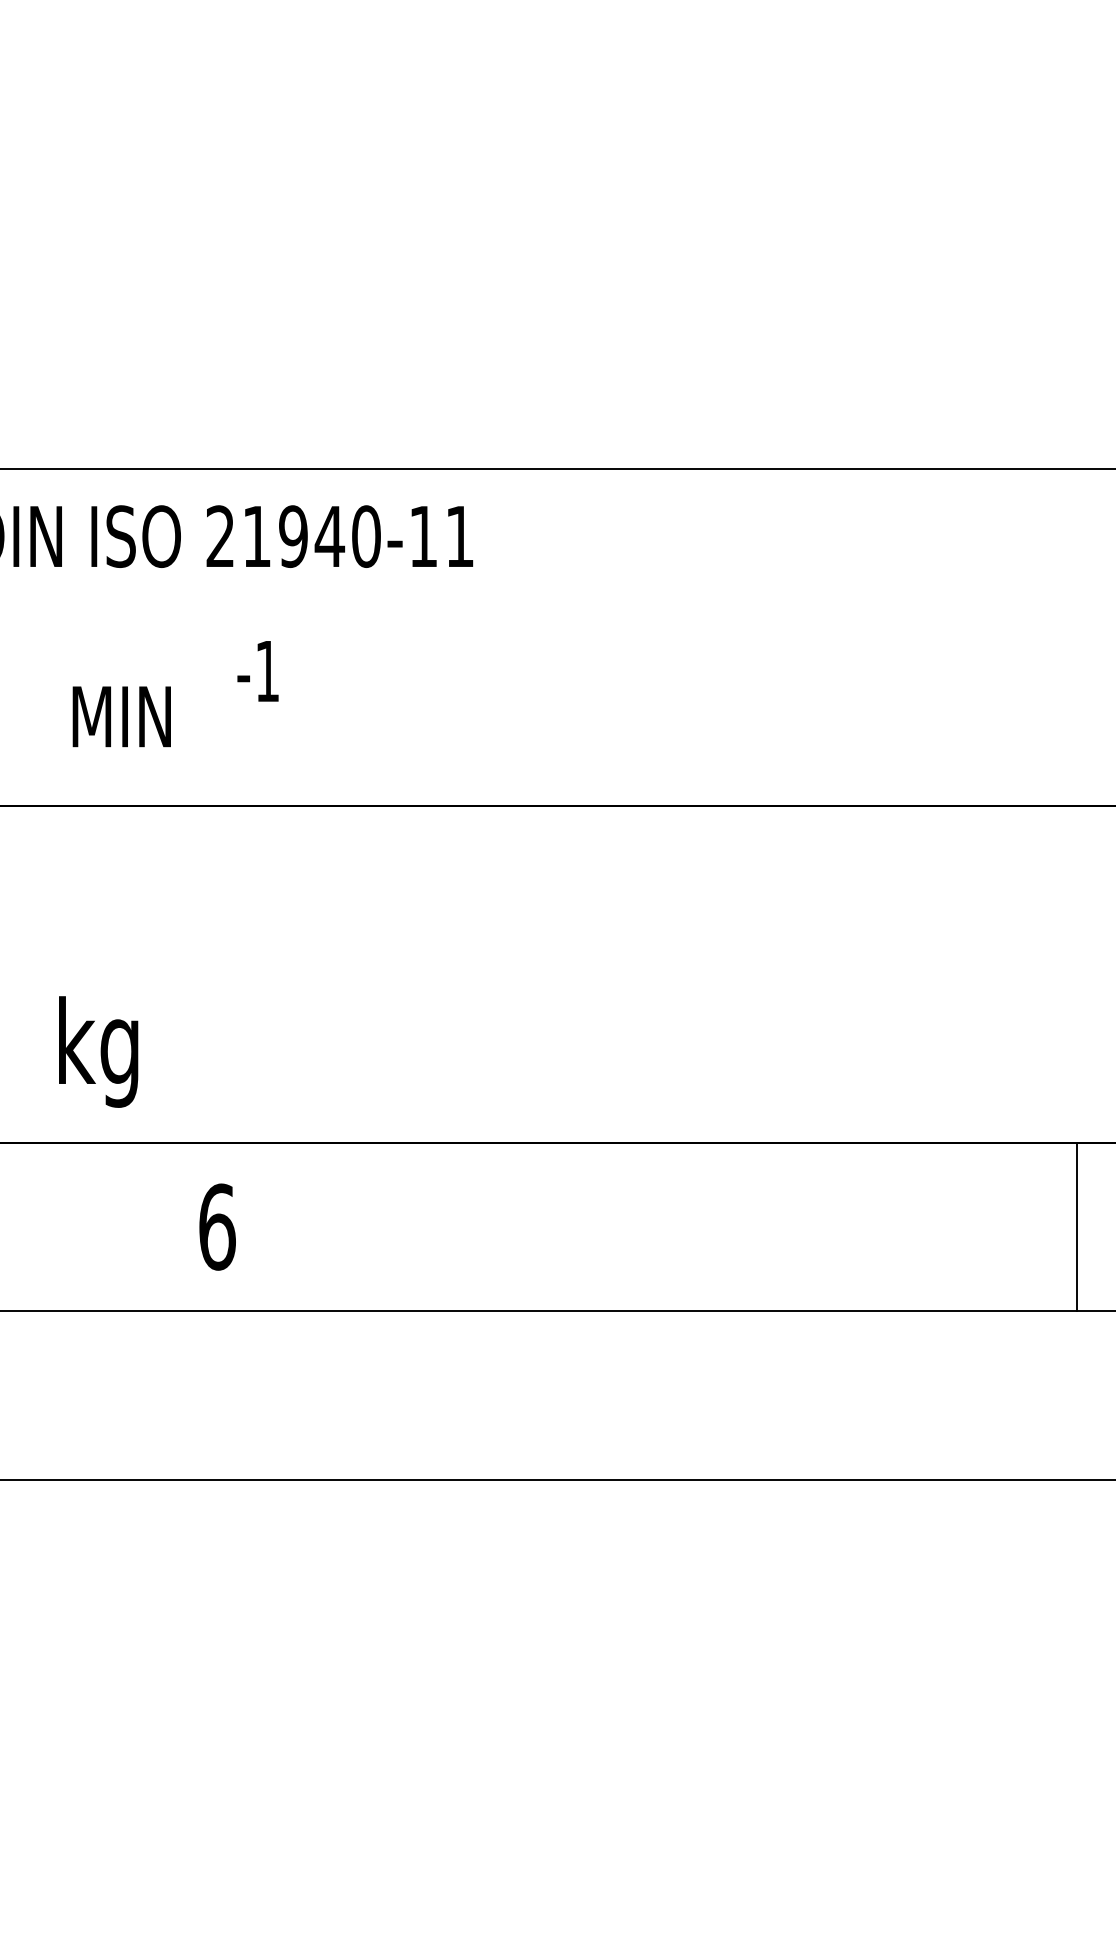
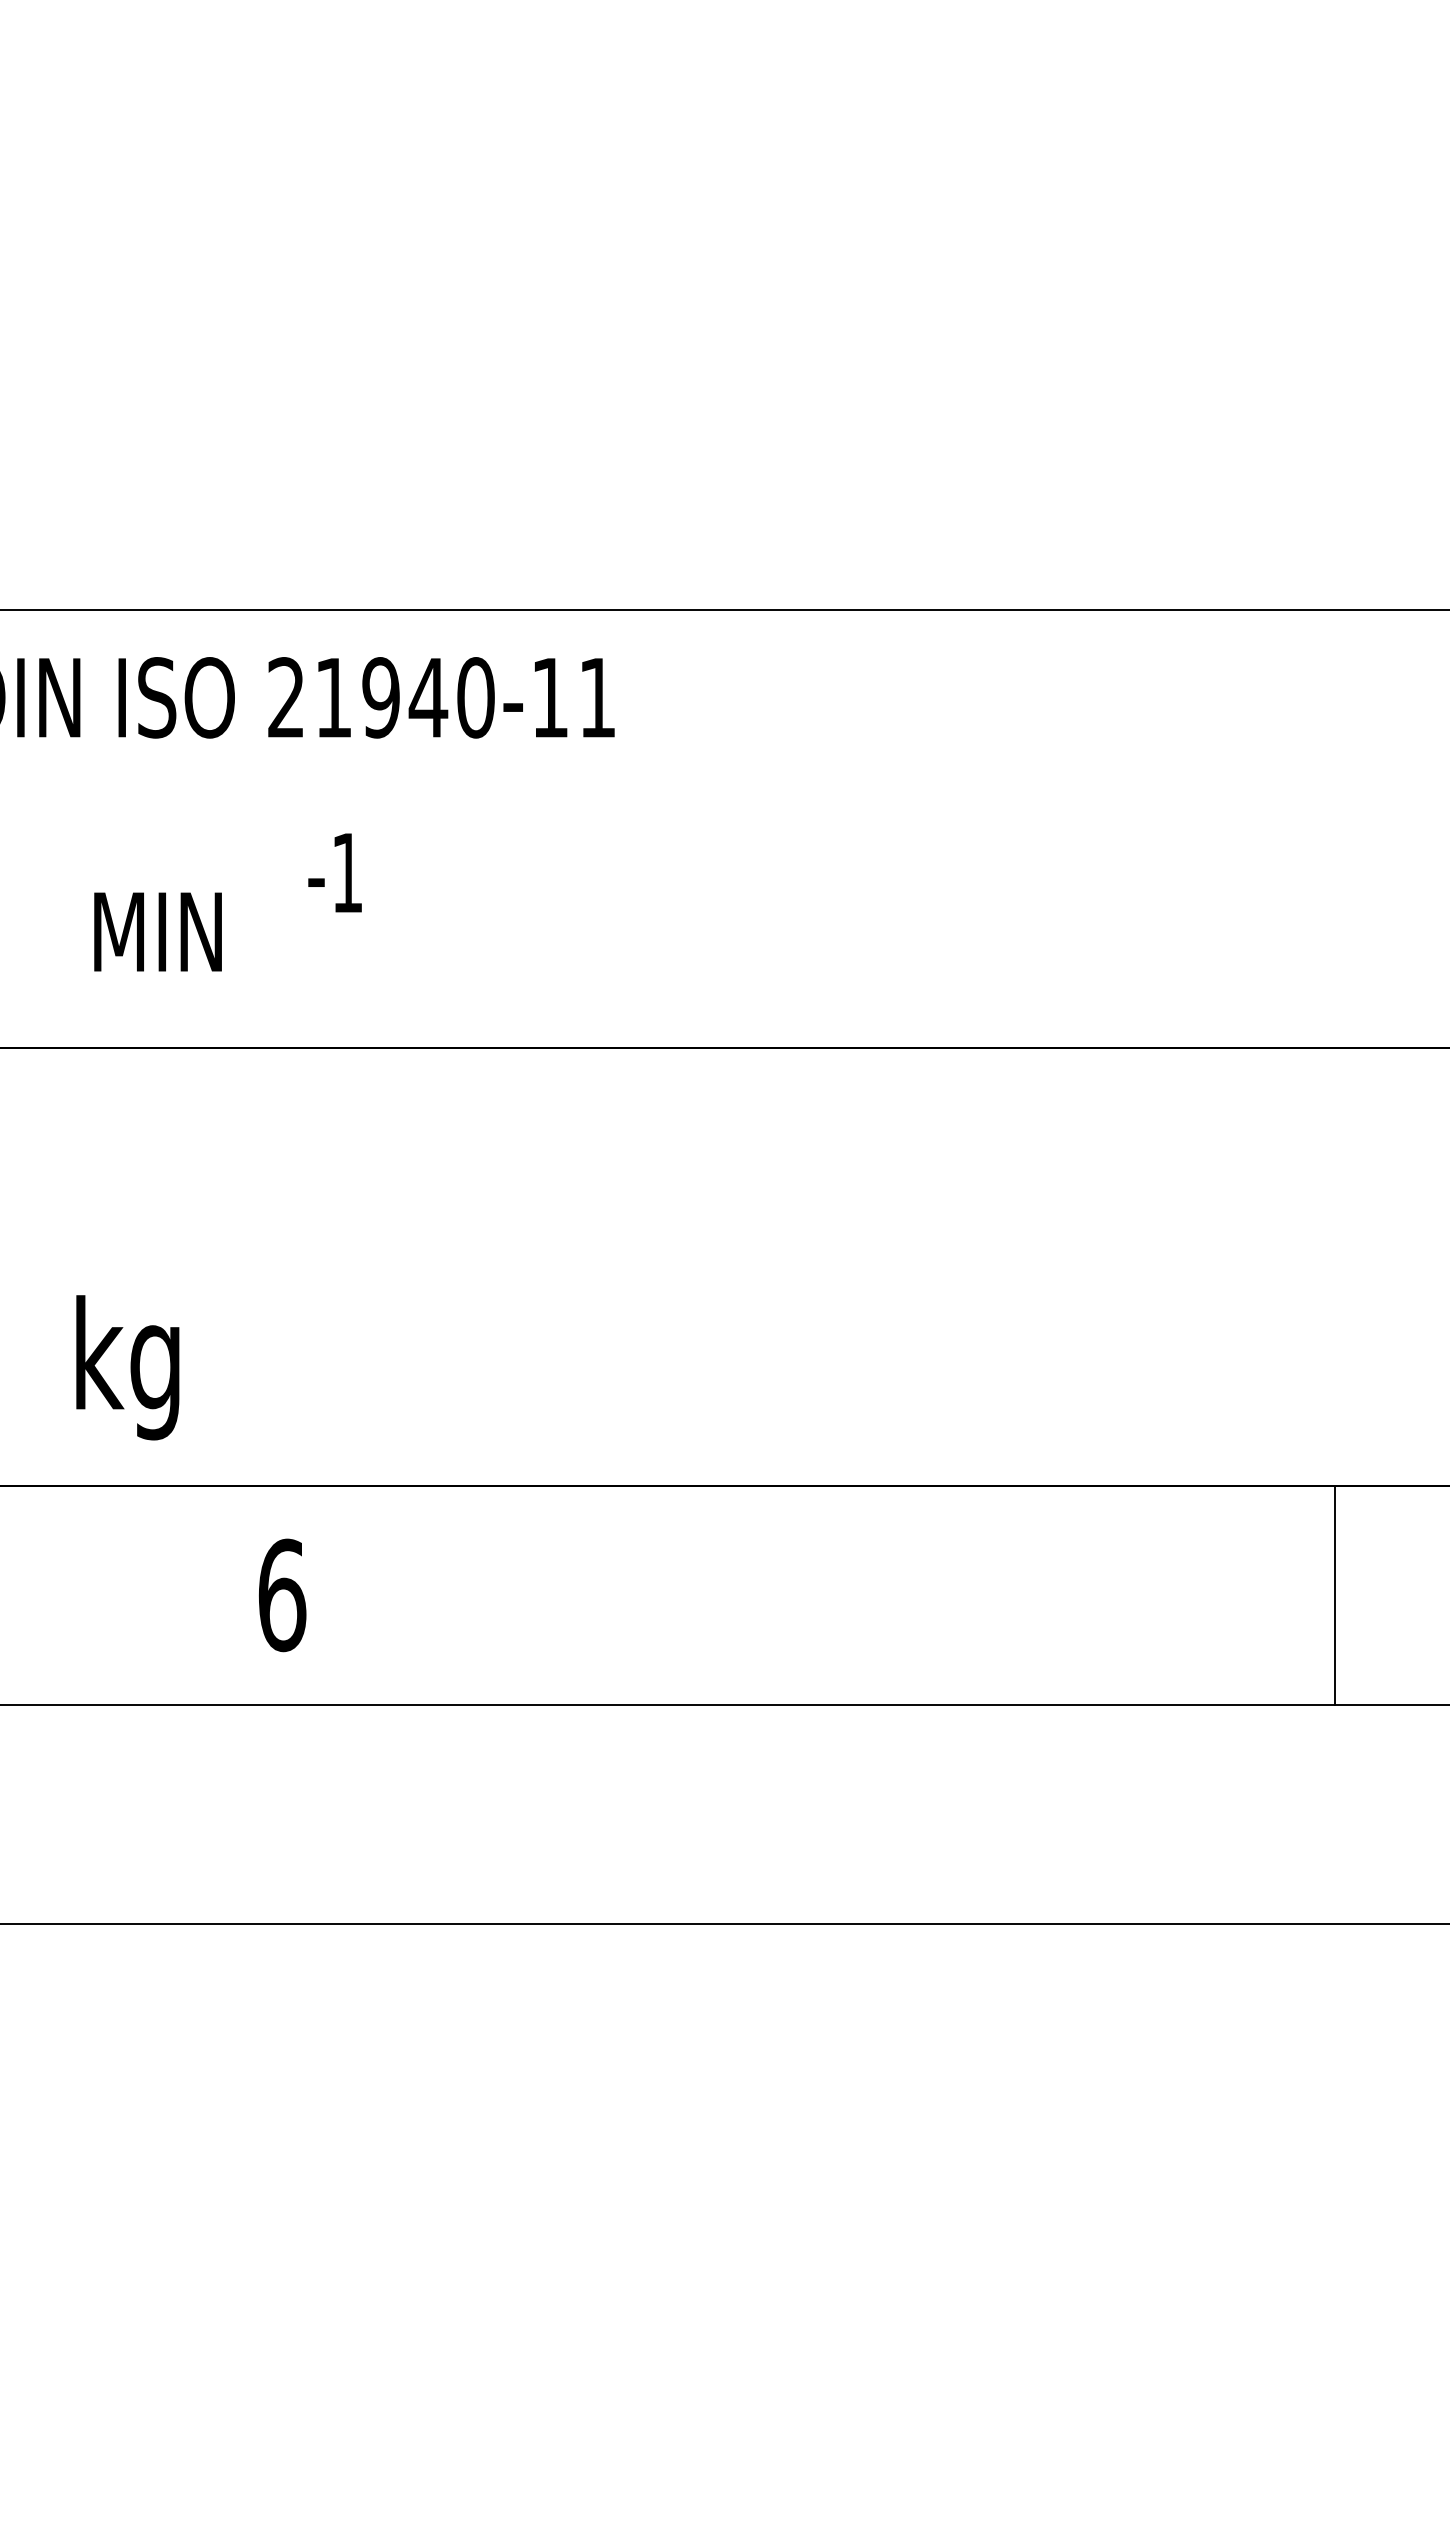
line: (1077, 1226) -> (1335, 1594), moved

